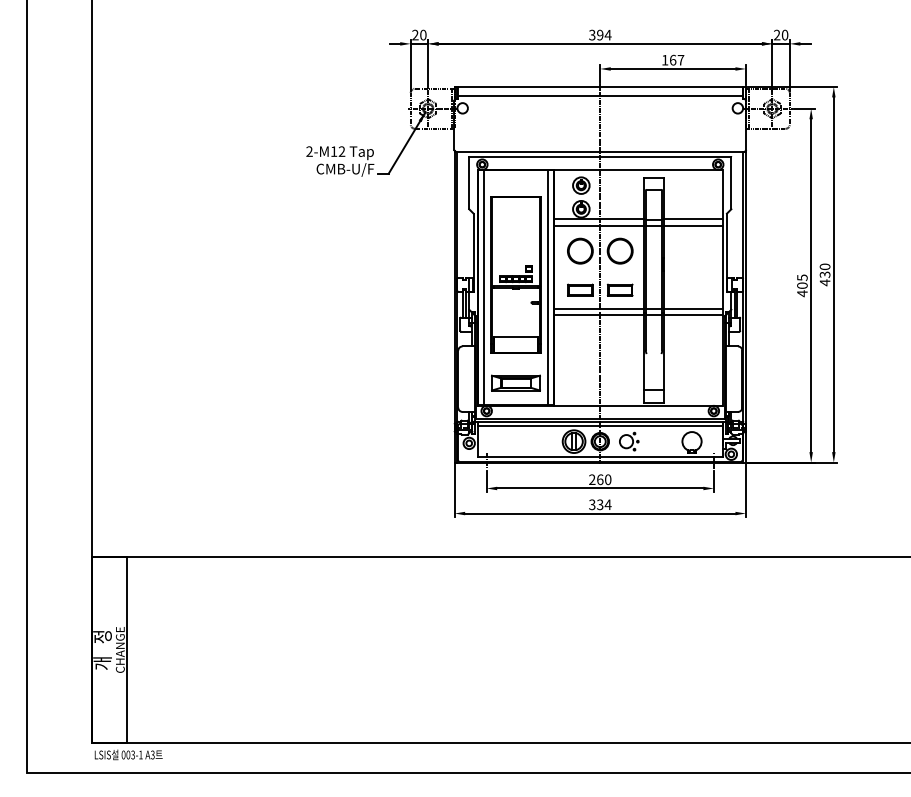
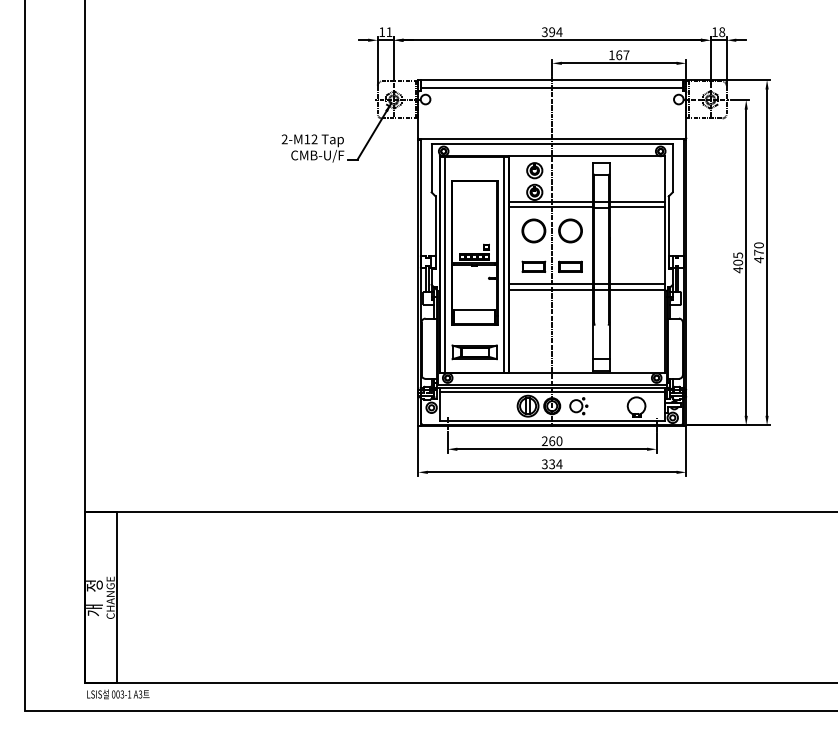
text: (419, 34) -> (385, 31), 20 -> 11
text: (781, 34) -> (718, 31), 20 -> 18
text: (824, 274) -> (758, 252), 430 -> 470

